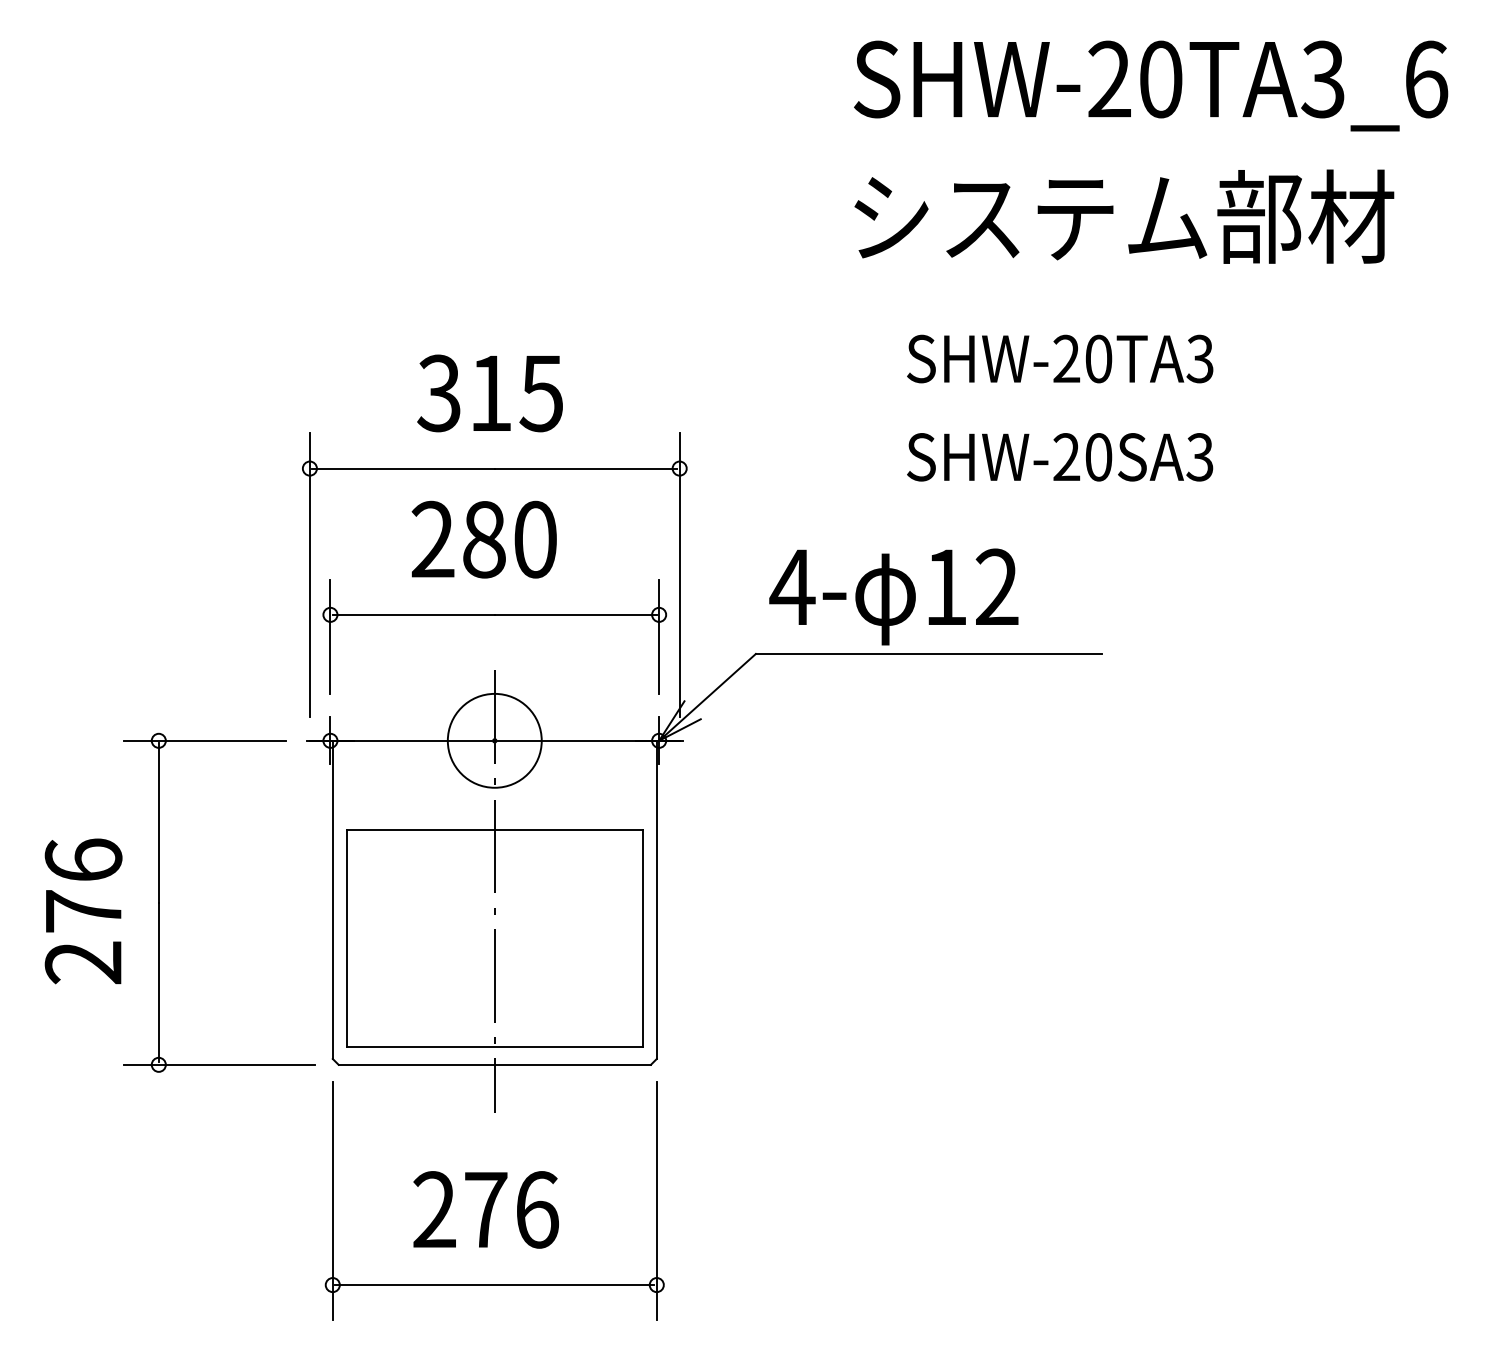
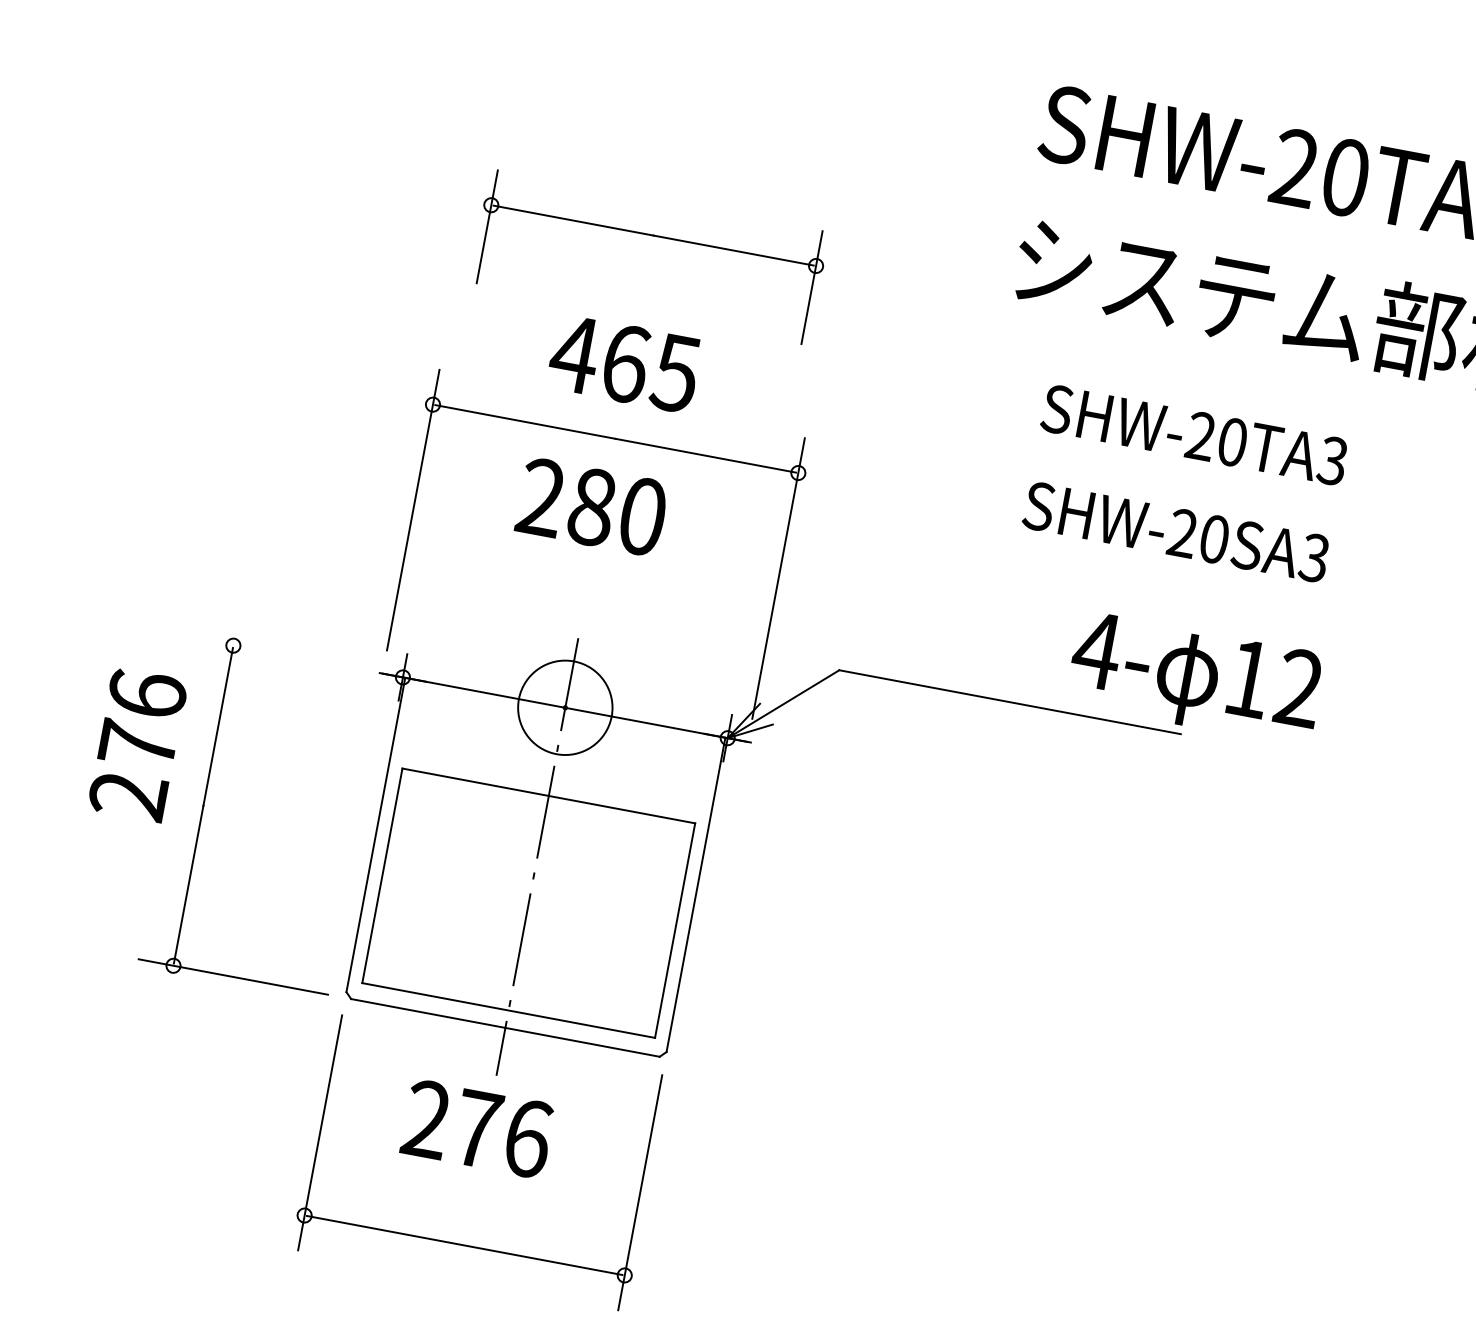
text: (464, 393) -> (599, 359), 315 -> 465
text: (893, 596) -> (1195, 678), moved
part: (494, 615) -> (653, 236), moved
line: (204, 740) -> (278, 653), removed
text: (83, 911) -> (137, 745), moved
text: (485, 1209) -> (477, 1128), moved

